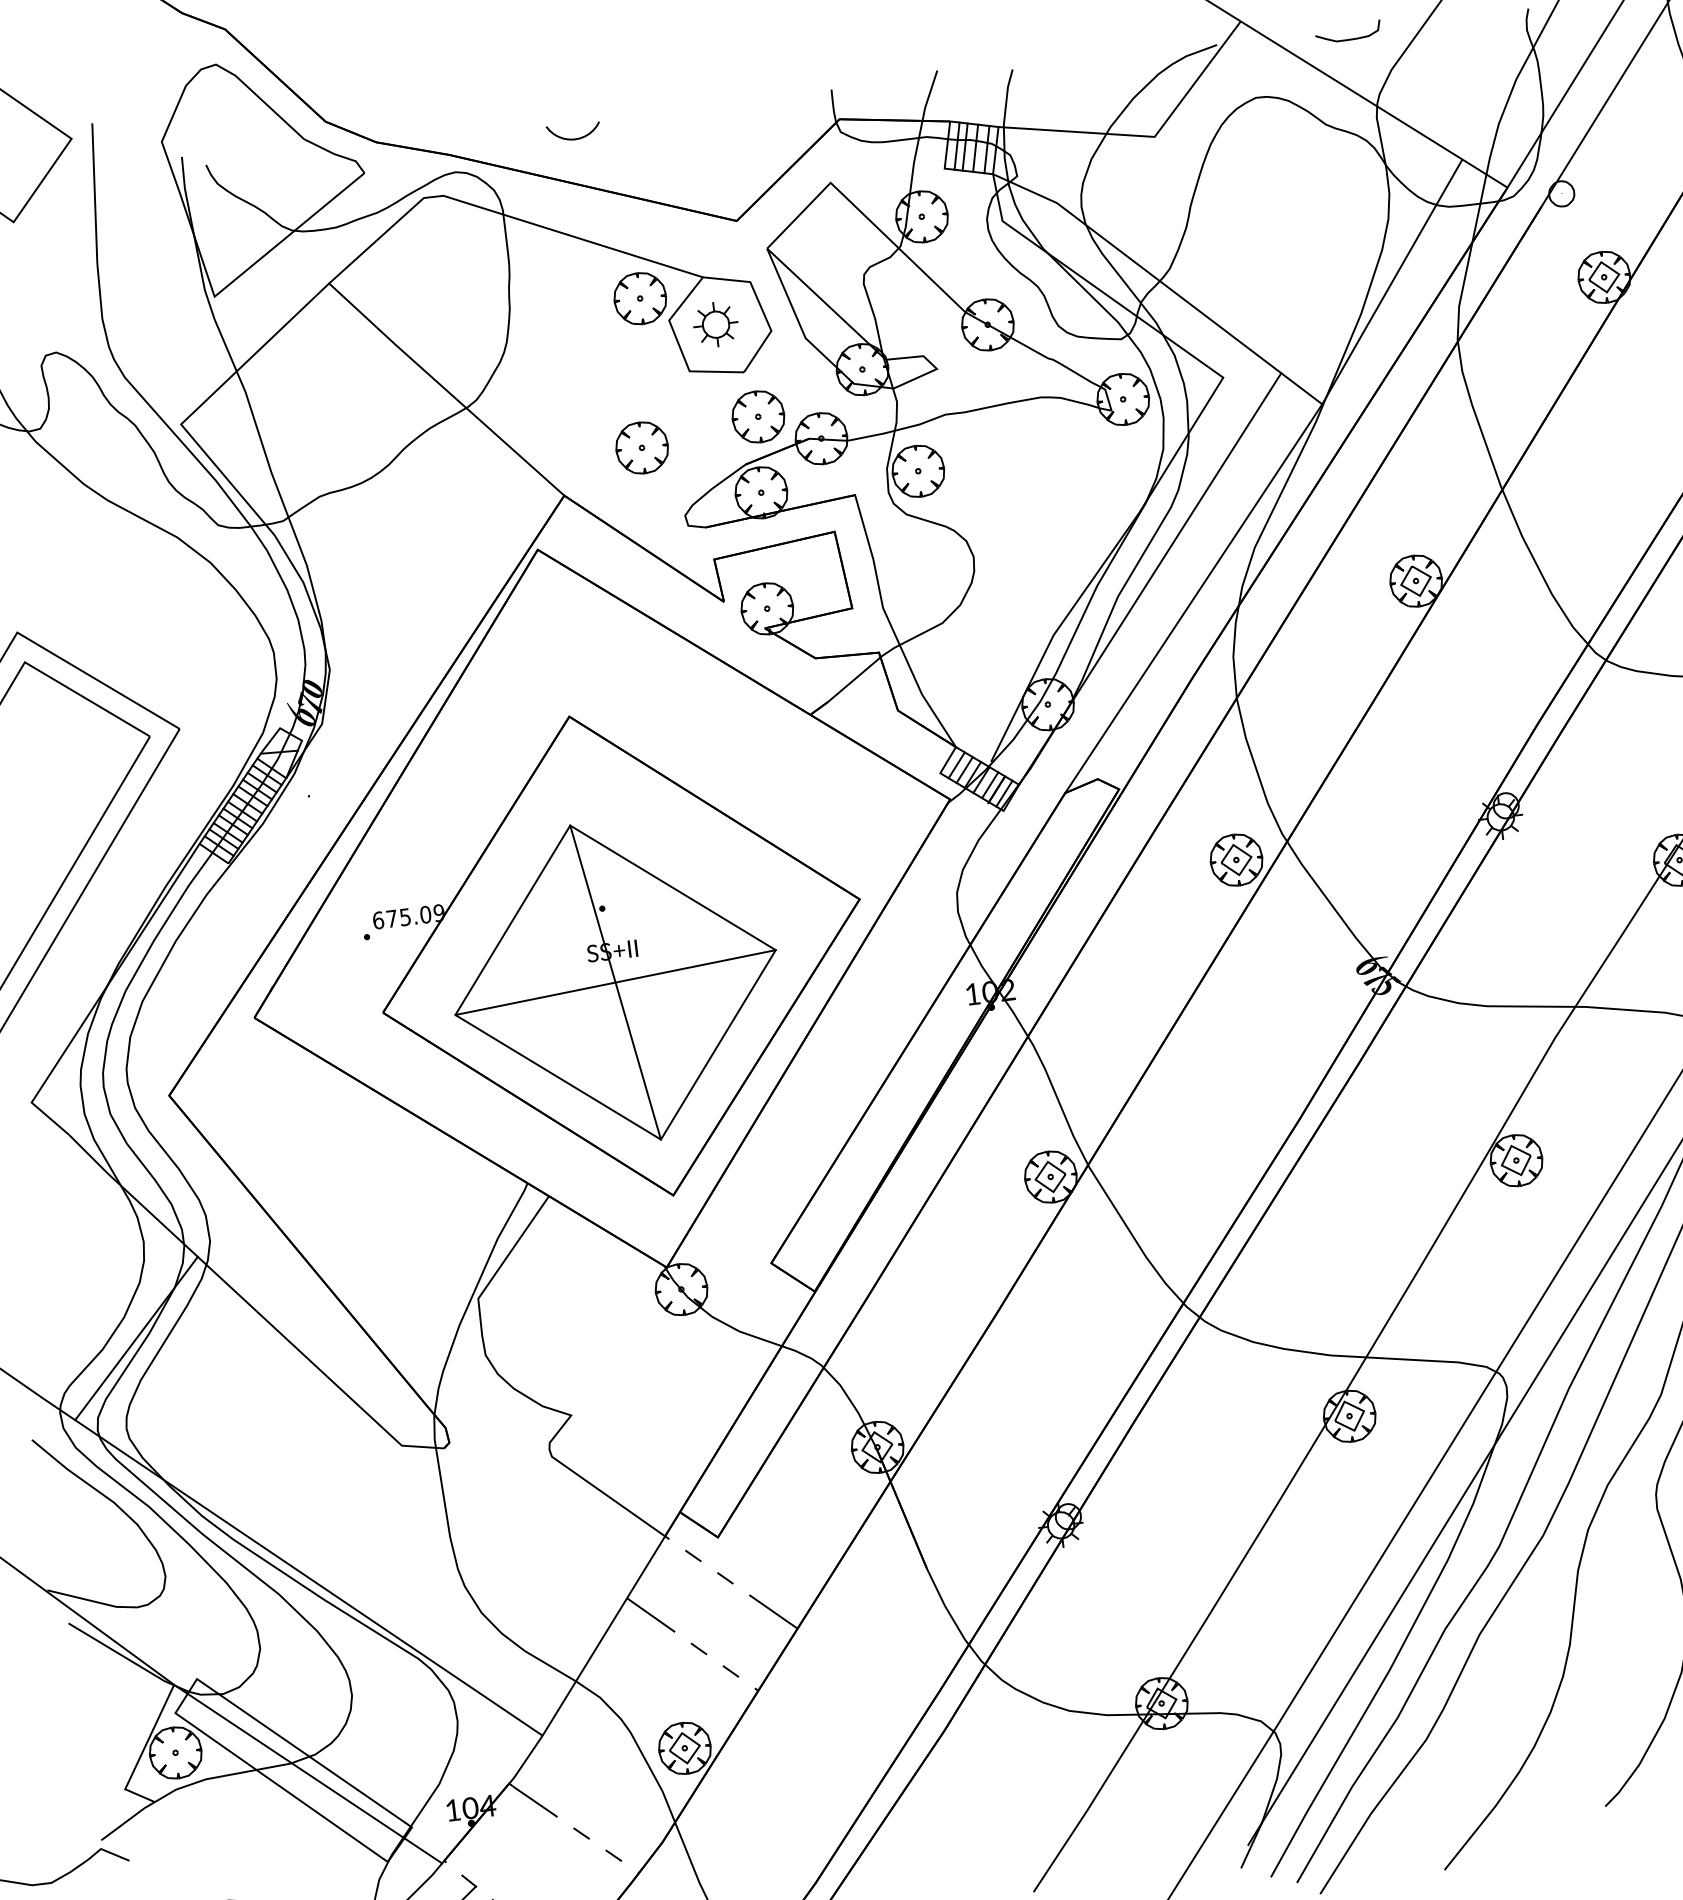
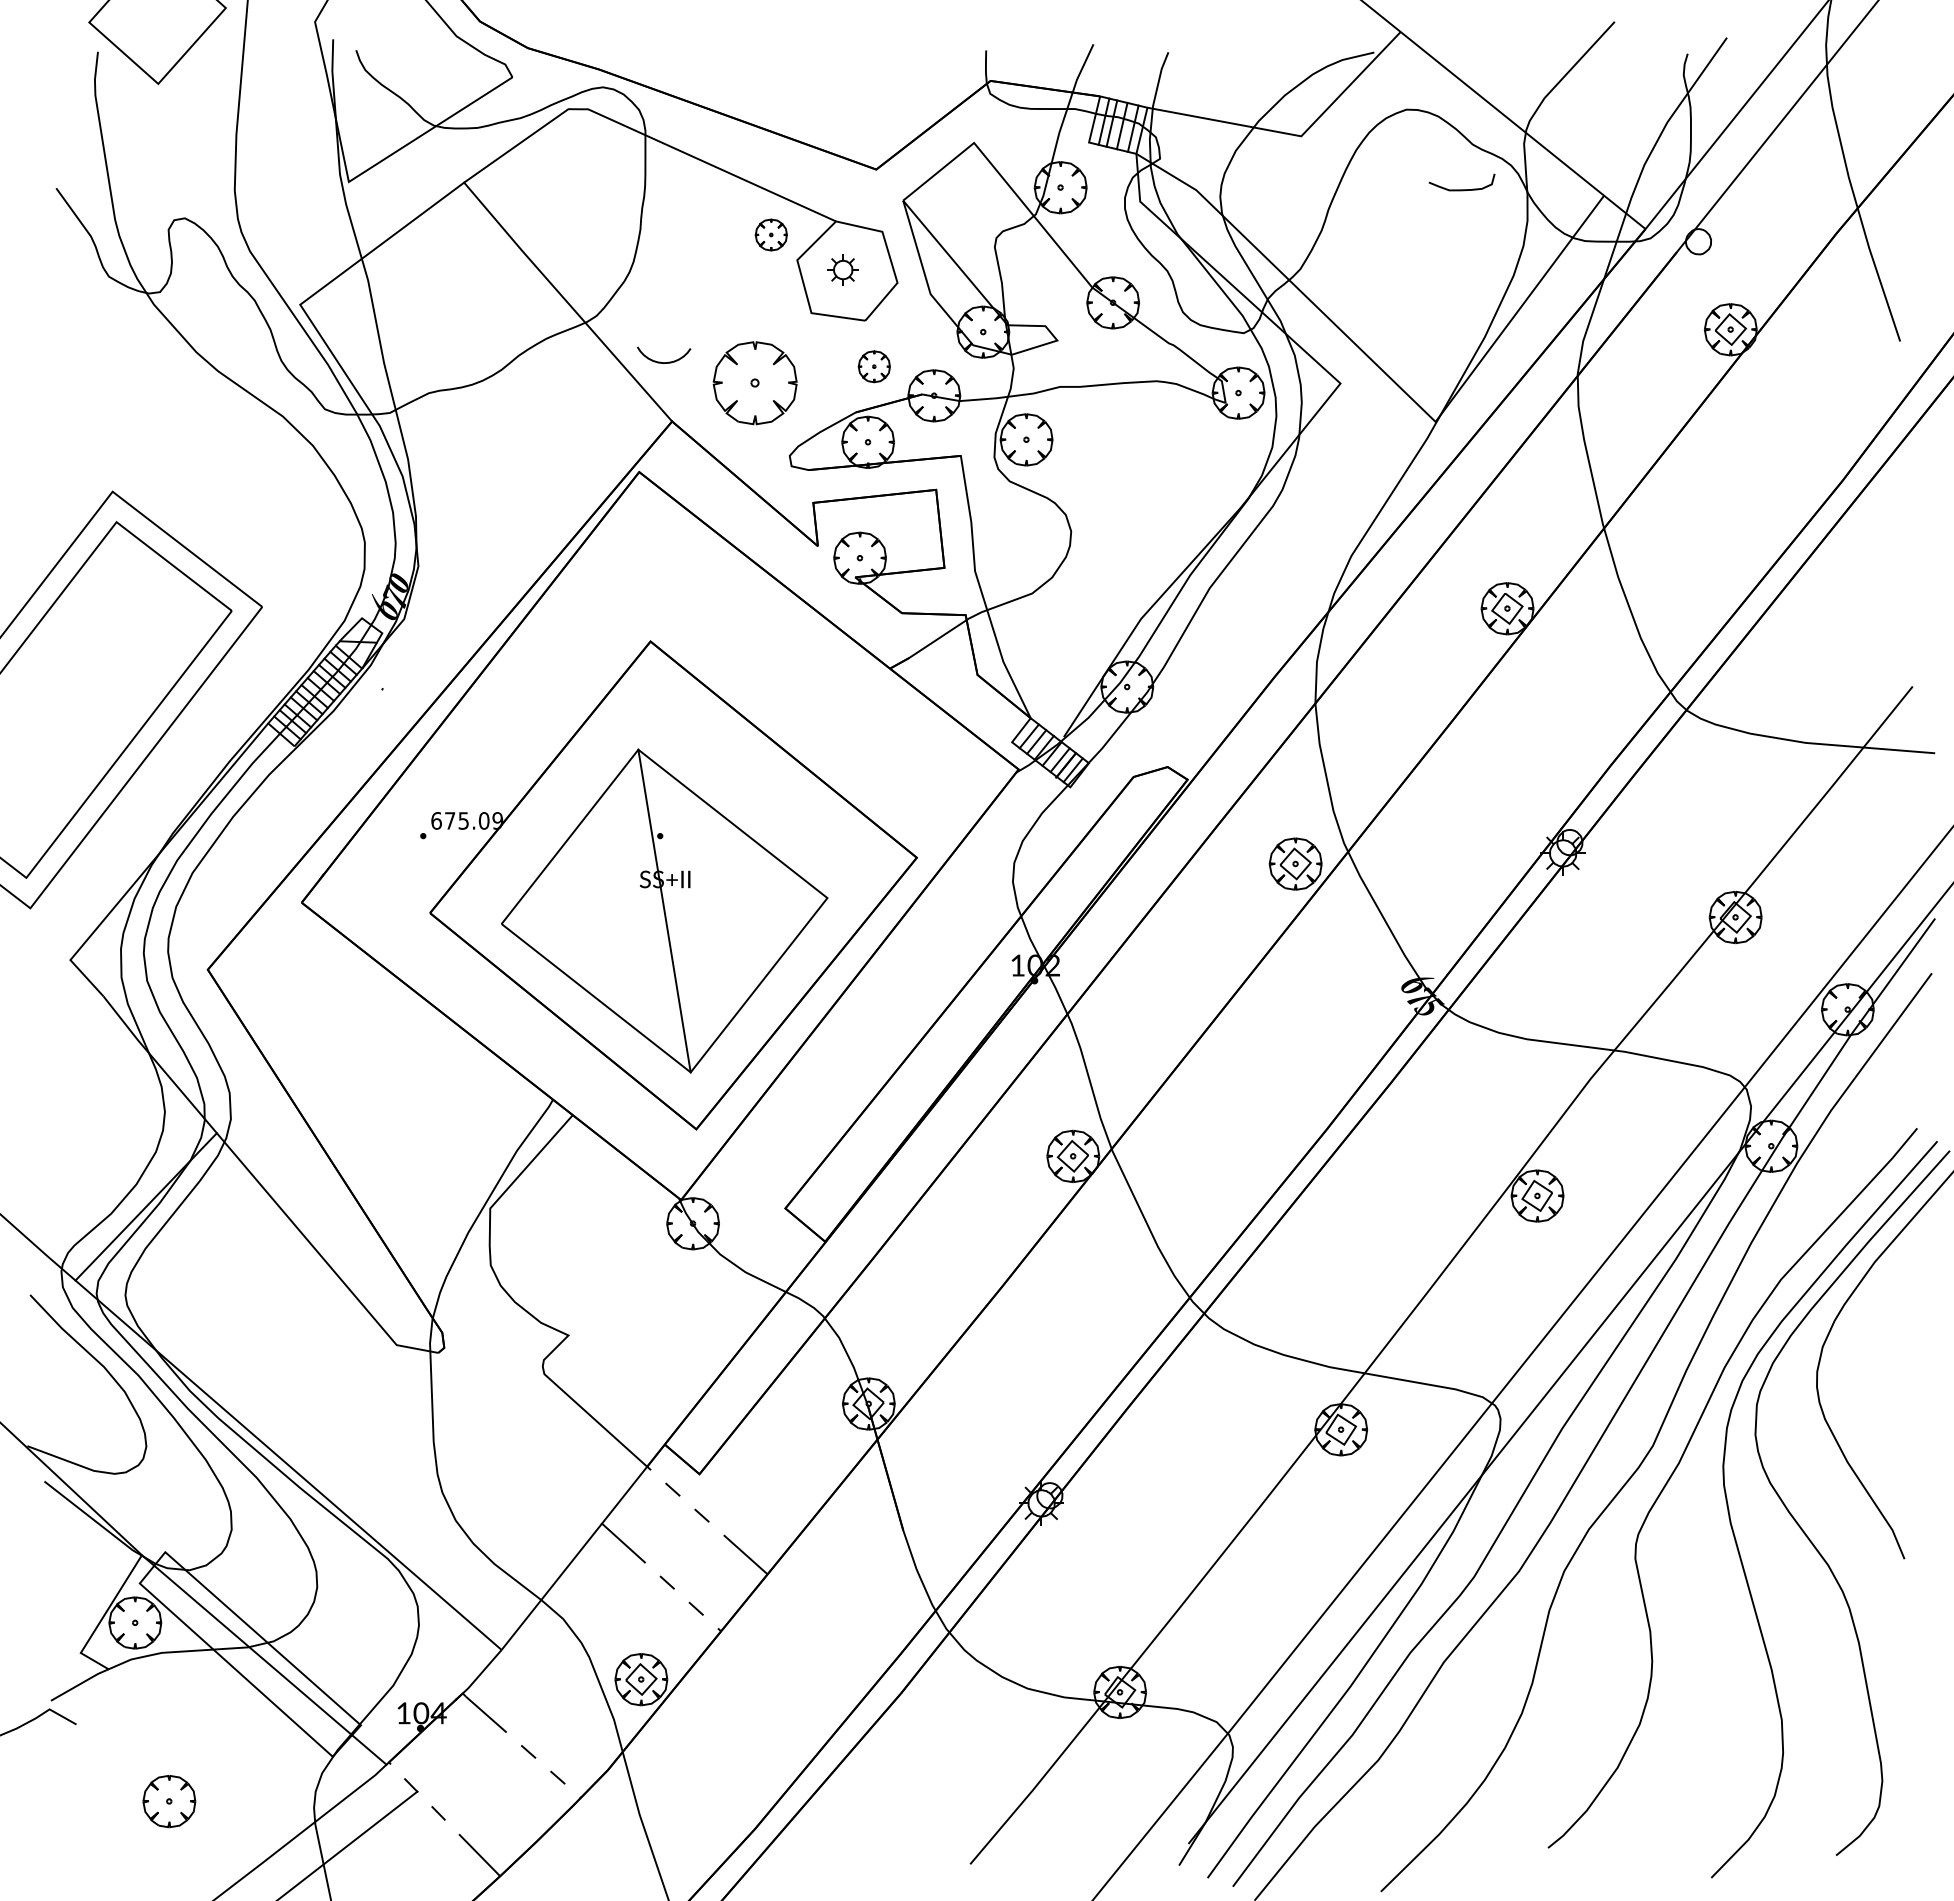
curve: (1348, 39) -> (1461, 189), moved
curve: (574, 138) -> (664, 362), moved
part: (640, 298) -> (771, 234), size x0.6
part: (715, 324) -> (842, 269), size x0.7
part: (758, 416) -> (874, 366), size x0.6
part: (641, 448) -> (754, 383), size x1.6
line: (1149, 578) -> (1243, 574), removed
line: (1193, 598) -> (1284, 599), removed
line: (615, 983) -> (664, 911), removed

